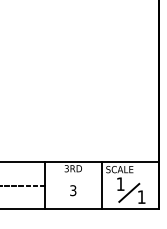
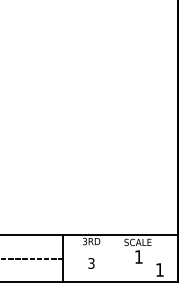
line: (102, 185) -> (120, 258), removed
line: (129, 192) -> (147, 265), removed

